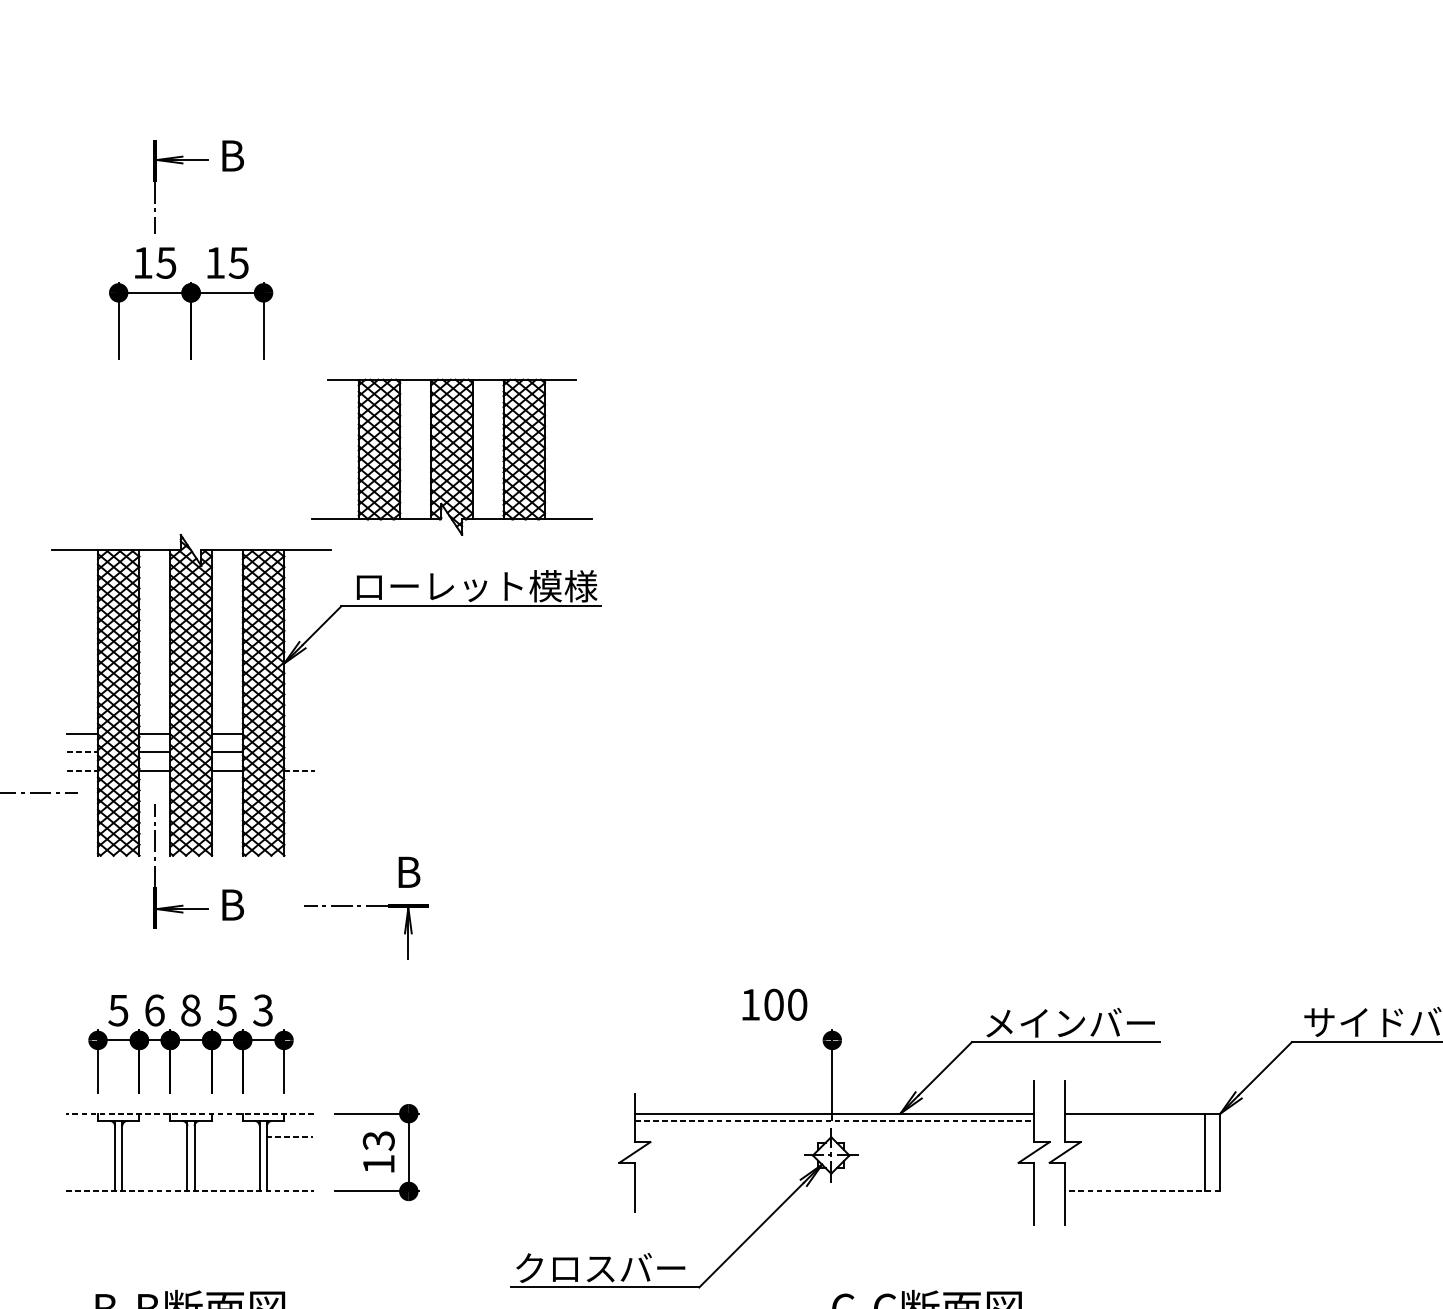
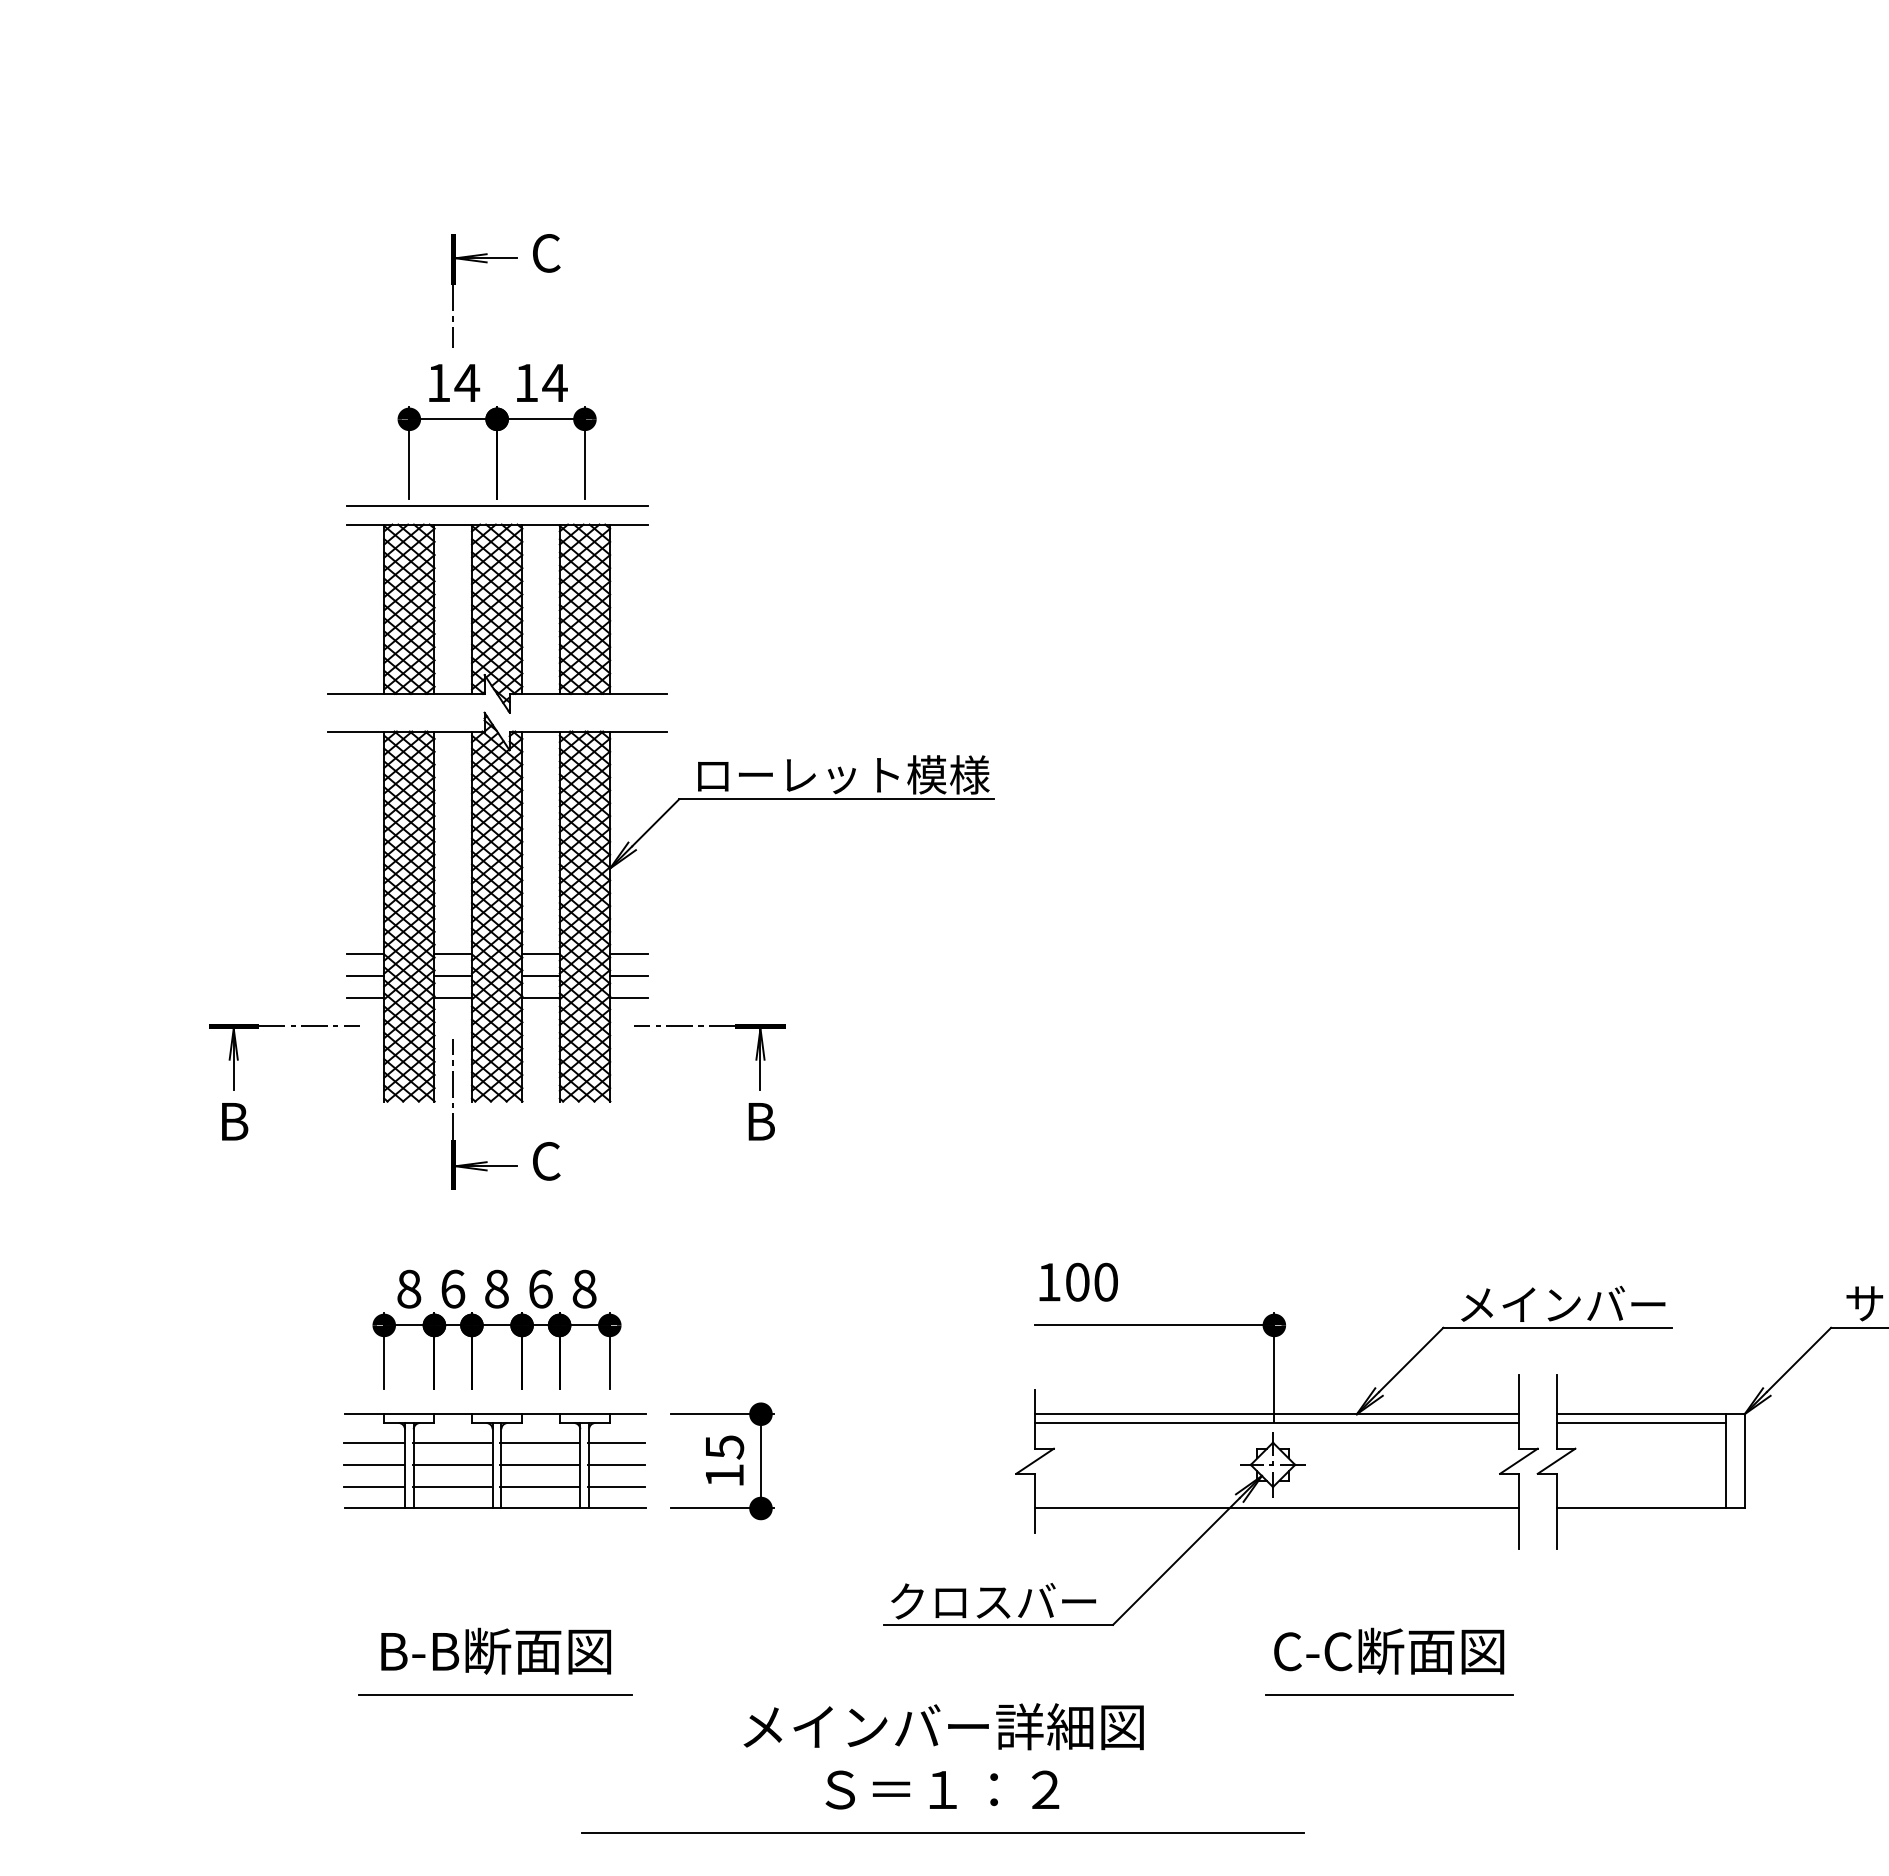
text: (232, 156) -> (547, 253), B -> C
text: (166, 263) -> (467, 383), 15 -> 14
text: (238, 263) -> (554, 383), 15 -> 14
line: (190, 363) -> (496, 505), added
part: (452, 457) -> (497, 618), moved
line: (299, 733) -> (628, 953), added
line: (82, 752) -> (365, 976), dashed -> solid
line: (299, 752) -> (628, 976), added
line: (82, 770) -> (365, 998), dashed -> solid
line: (299, 770) -> (628, 998), dashed -> solid
text: (232, 905) -> (547, 1161), B -> C
part: (366, 906) -> (709, 1026), moved
text: (774, 1004) -> (1078, 1281), moved
text: (117, 1009) -> (408, 1288), 5 -> 8
text: (226, 1009) -> (540, 1288), 5 -> 6
text: (263, 1009) -> (584, 1288), 3 -> 8
line: (733, 1040) -> (1154, 1325), added
line: (189, 1113) -> (495, 1414), dashed -> solid
line: (834, 1121) -> (1277, 1423), dashed -> solid
line: (1134, 1121) -> (1640, 1423), added
line: (89, 1137) -> (373, 1442), added
line: (154, 1137) -> (452, 1442), added
line: (226, 1137) -> (539, 1442), added
line: (289, 1137) -> (616, 1442), dashed -> solid
text: (378, 1141) -> (724, 1447), 13 -> 15
line: (89, 1155) -> (373, 1464), added
line: (154, 1155) -> (452, 1464), added
line: (226, 1155) -> (539, 1464), added
line: (288, 1155) -> (615, 1464), added
line: (89, 1174) -> (373, 1487), added
line: (154, 1174) -> (452, 1487), added
line: (226, 1174) -> (539, 1487), added
line: (288, 1174) -> (615, 1487), added
line: (190, 1191) -> (496, 1508), dashed -> solid
line: (834, 1191) -> (1276, 1508), added
line: (1142, 1191) -> (1650, 1508), dashed -> solid

